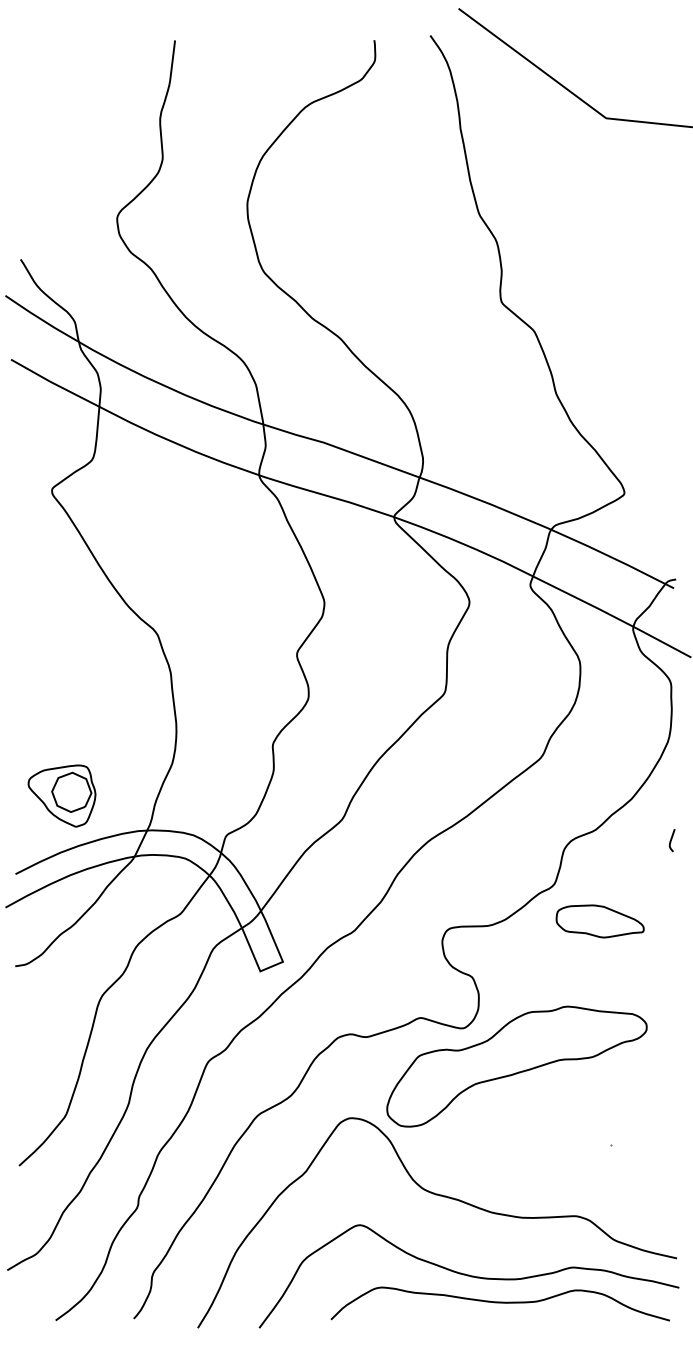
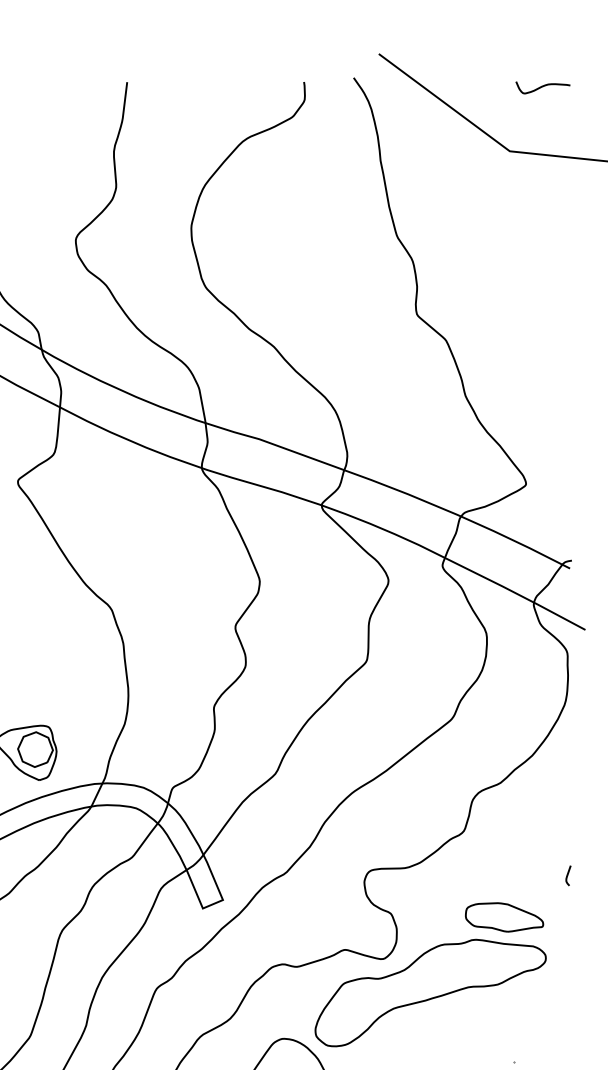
curve: (643, 46) -> (542, 87), added
curve: (671, 840) -> (567, 875), moved
part: (599, 921) -> (503, 917), moved

